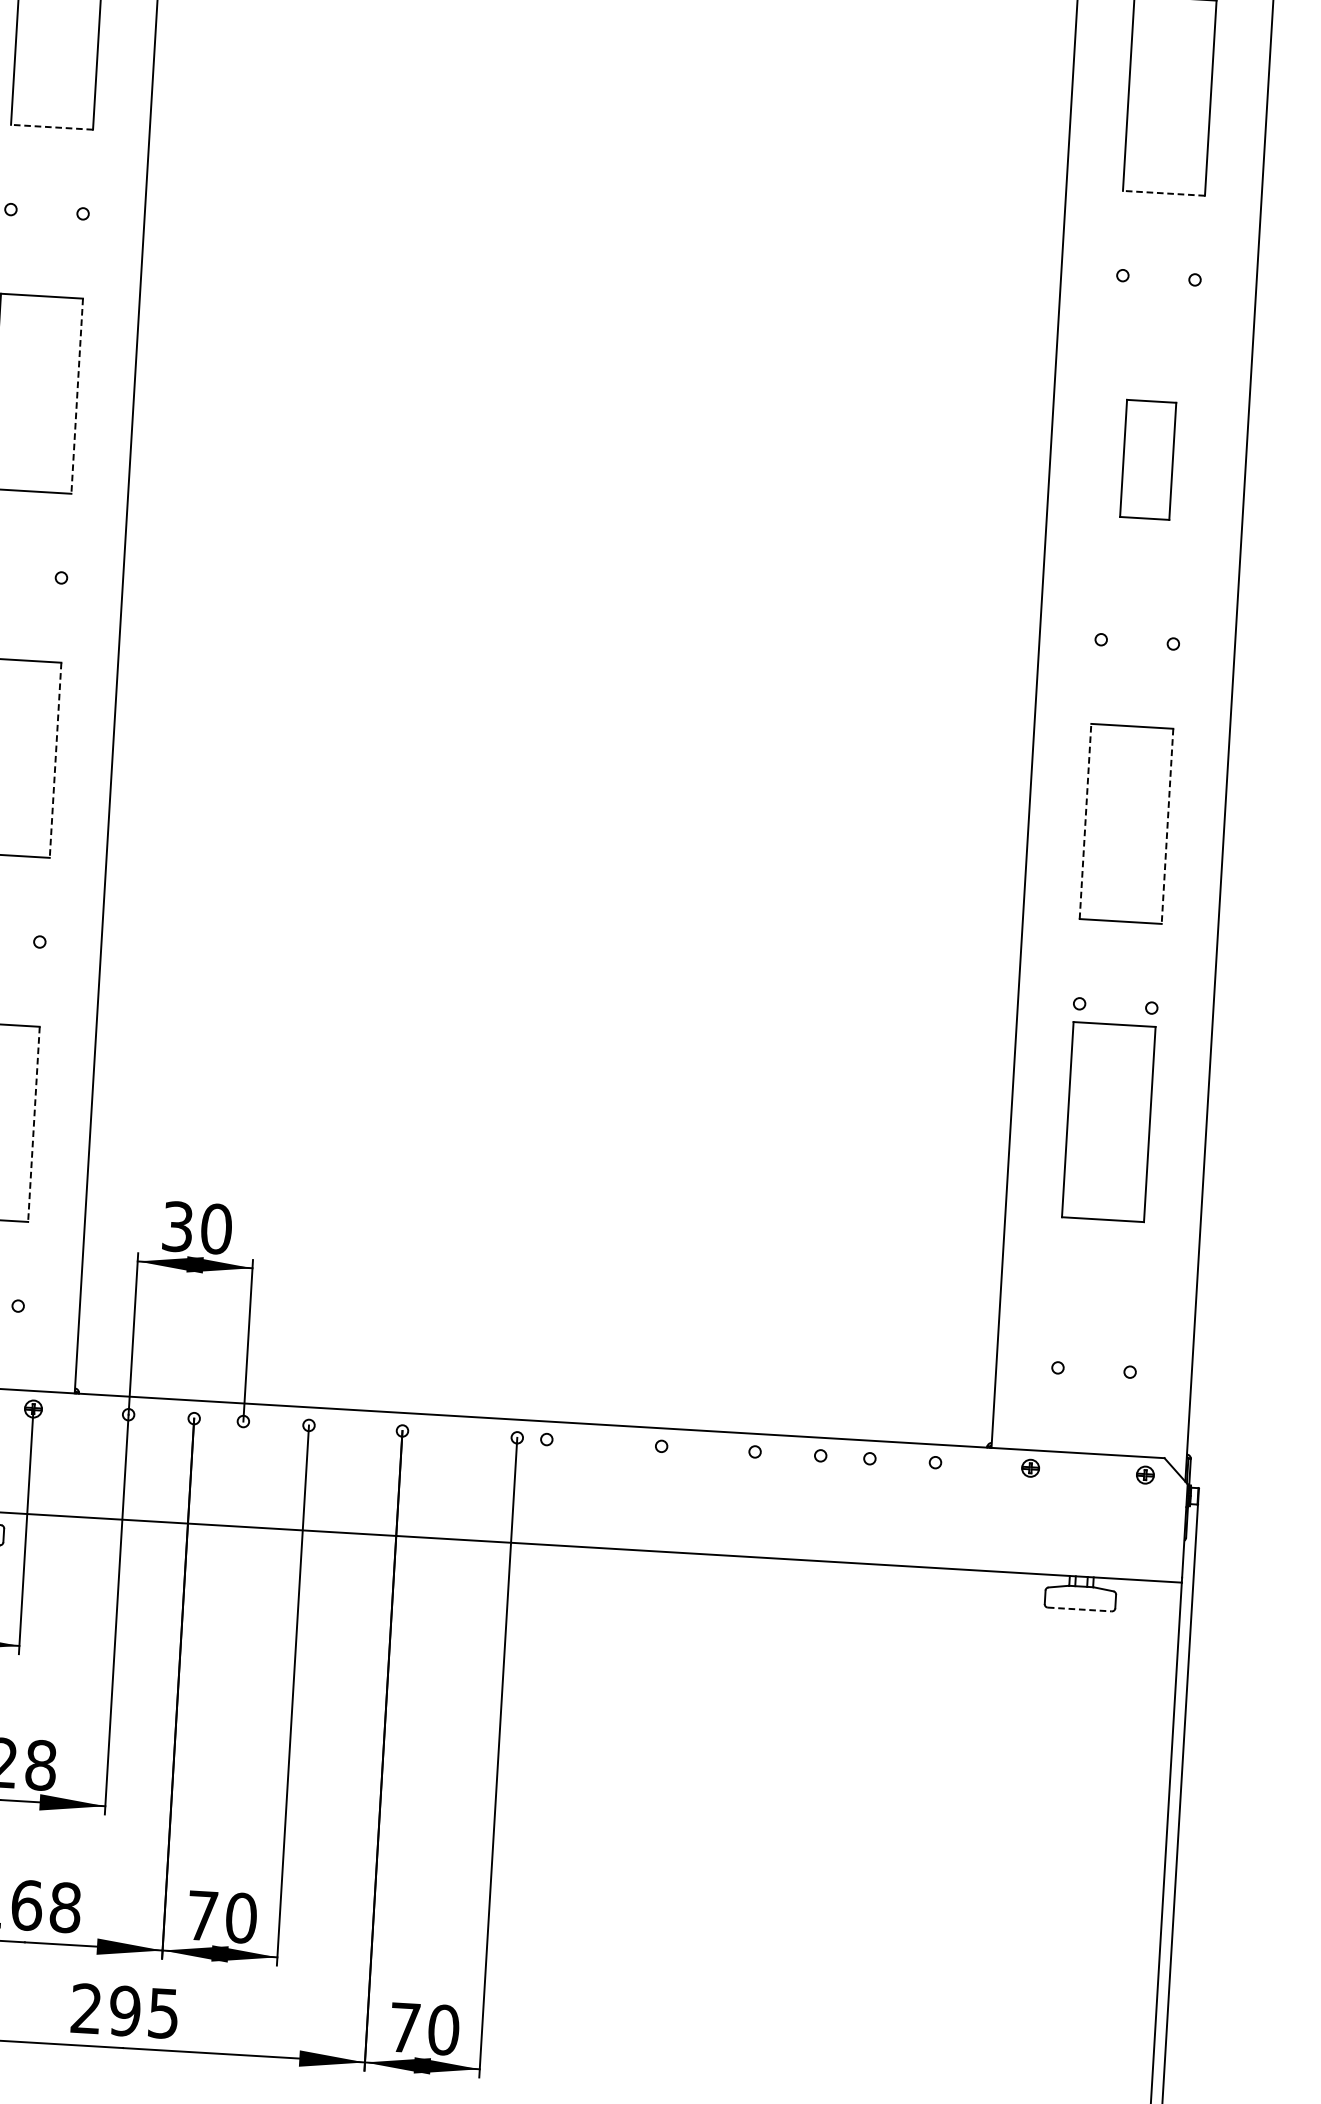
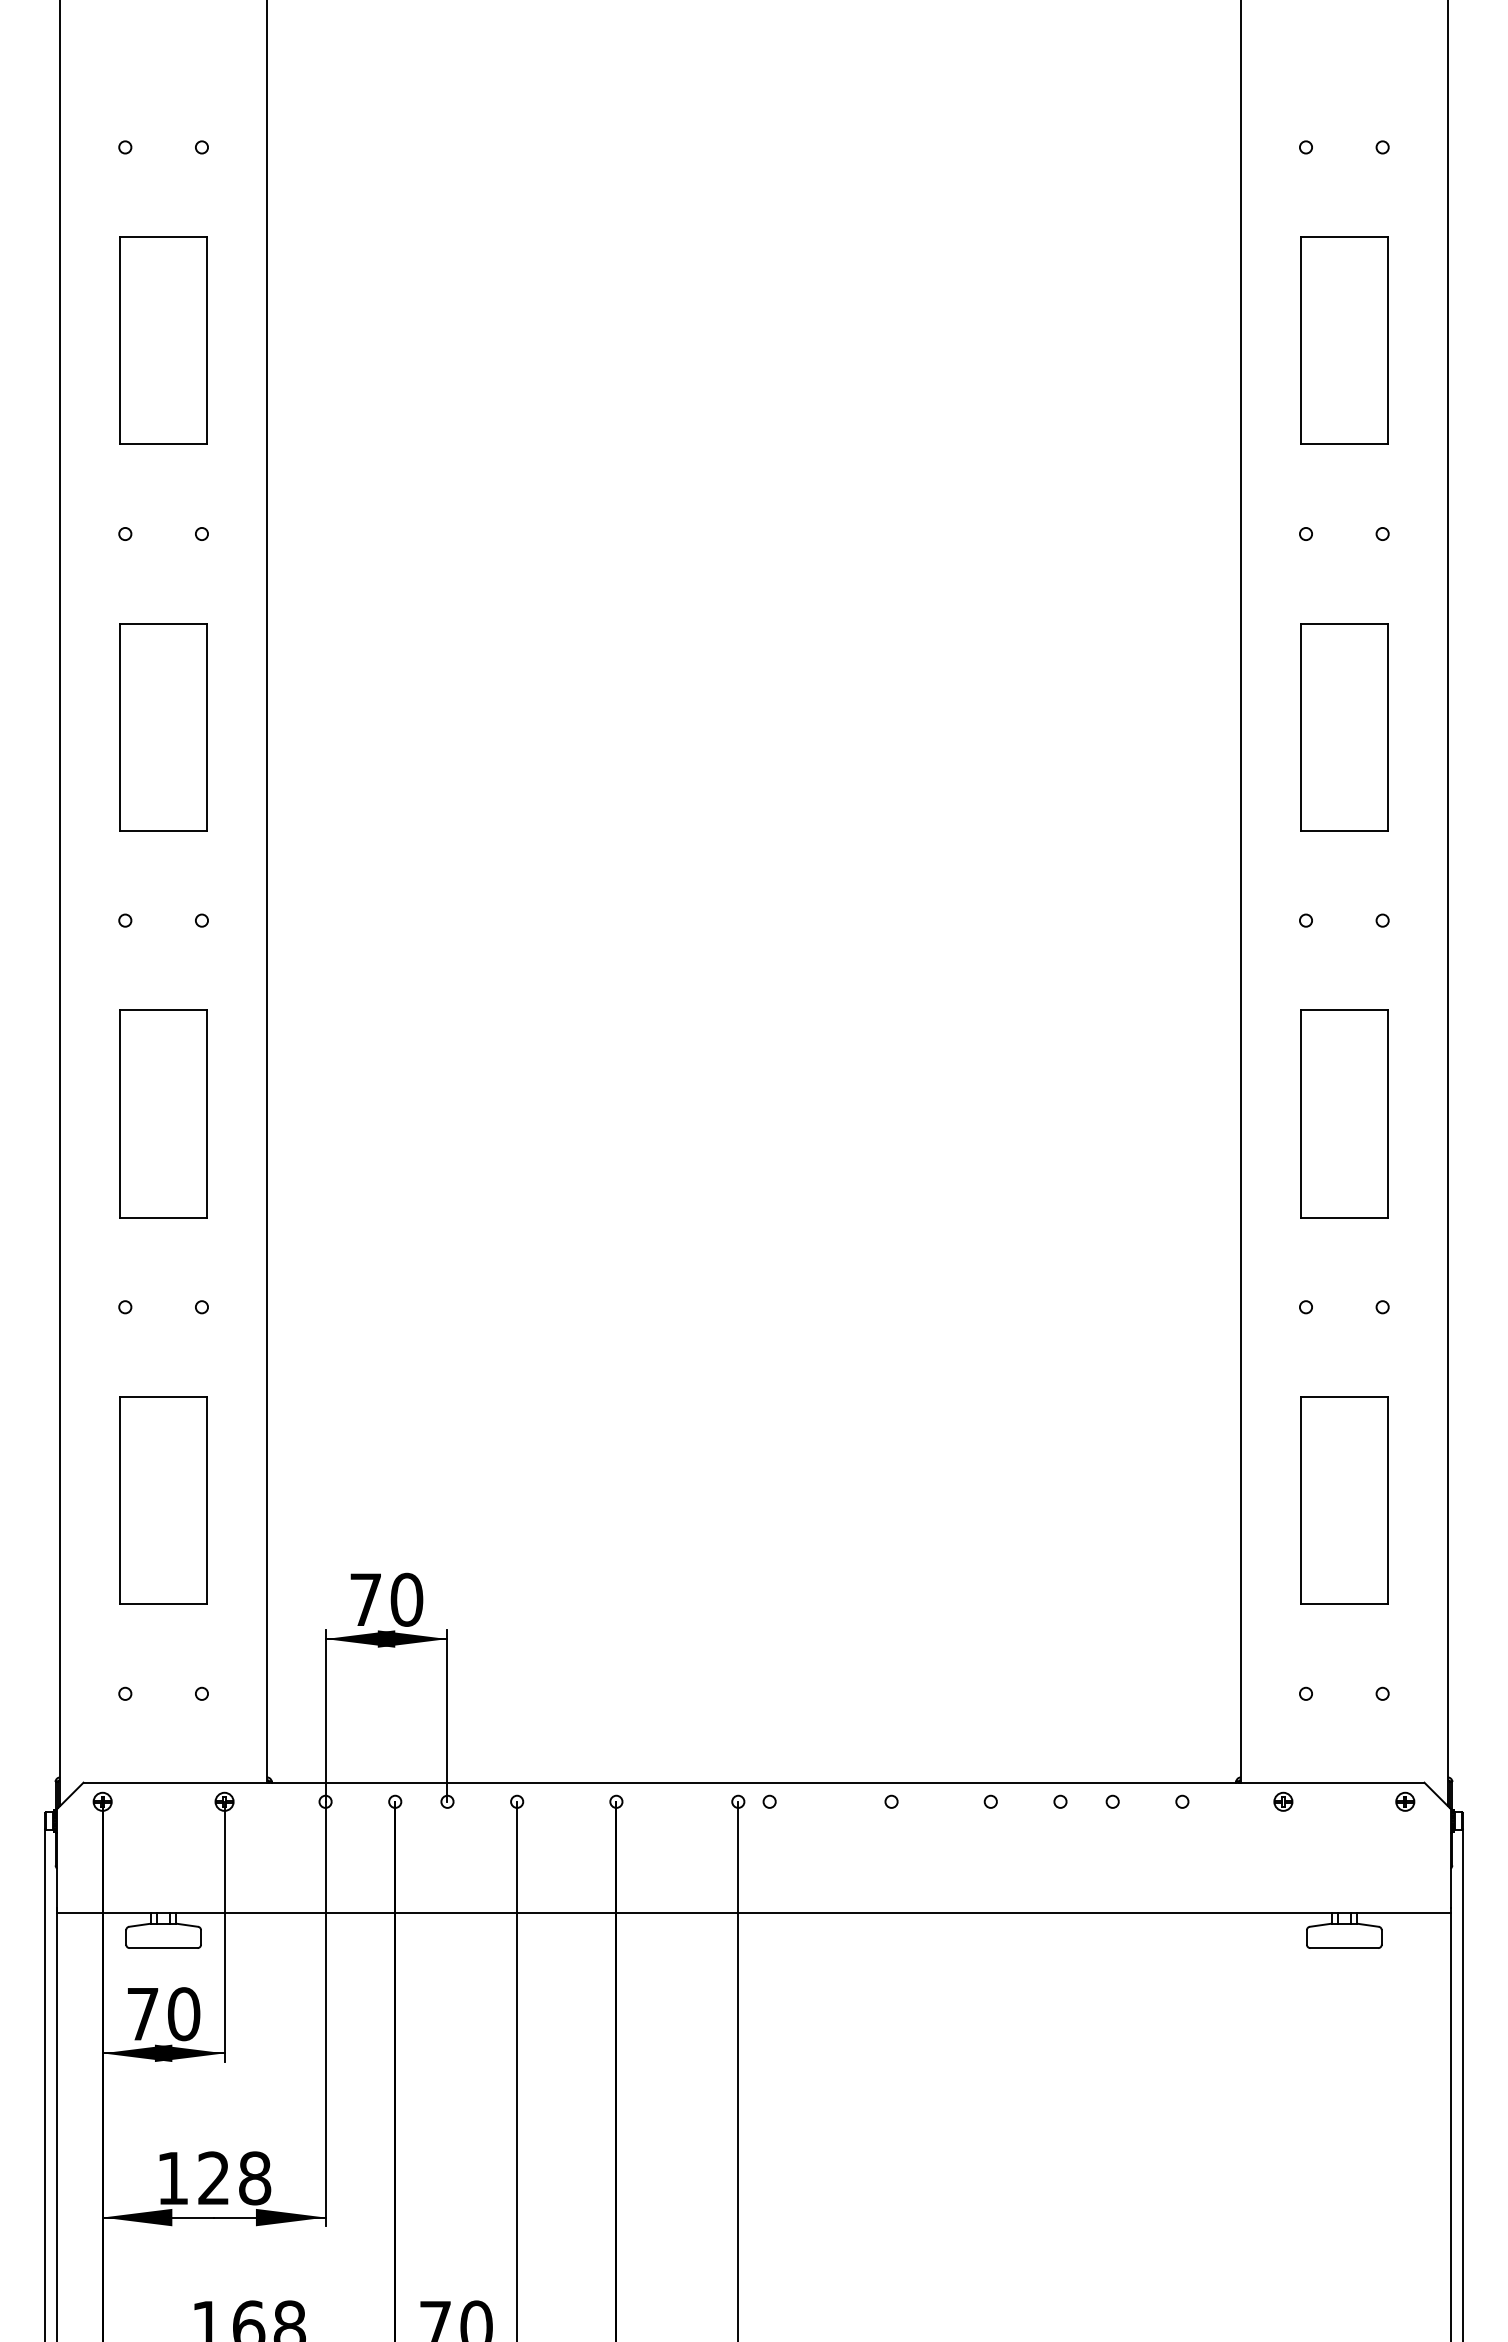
line: (51, 127) -> (163, 444), dashed -> solid
line: (1164, 193) -> (1344, 444), dashed -> solid
line: (77, 396) -> (207, 727), dashed -> solid
part: (1148, 459) -> (1344, 727), size x1.67
line: (55, 759) -> (207, 1113), dashed -> solid
line: (1085, 821) -> (1300, 1113), dashed -> solid
line: (1167, 825) -> (1387, 1113), dashed -> solid
part: (1108, 1122) -> (1344, 1500), moved
line: (34, 1124) -> (207, 1500), dashed -> solid
text: (177, 1226) -> (365, 1599), 30 -> 70
line: (1079, 1609) -> (1344, 1948), dashed -> solid

